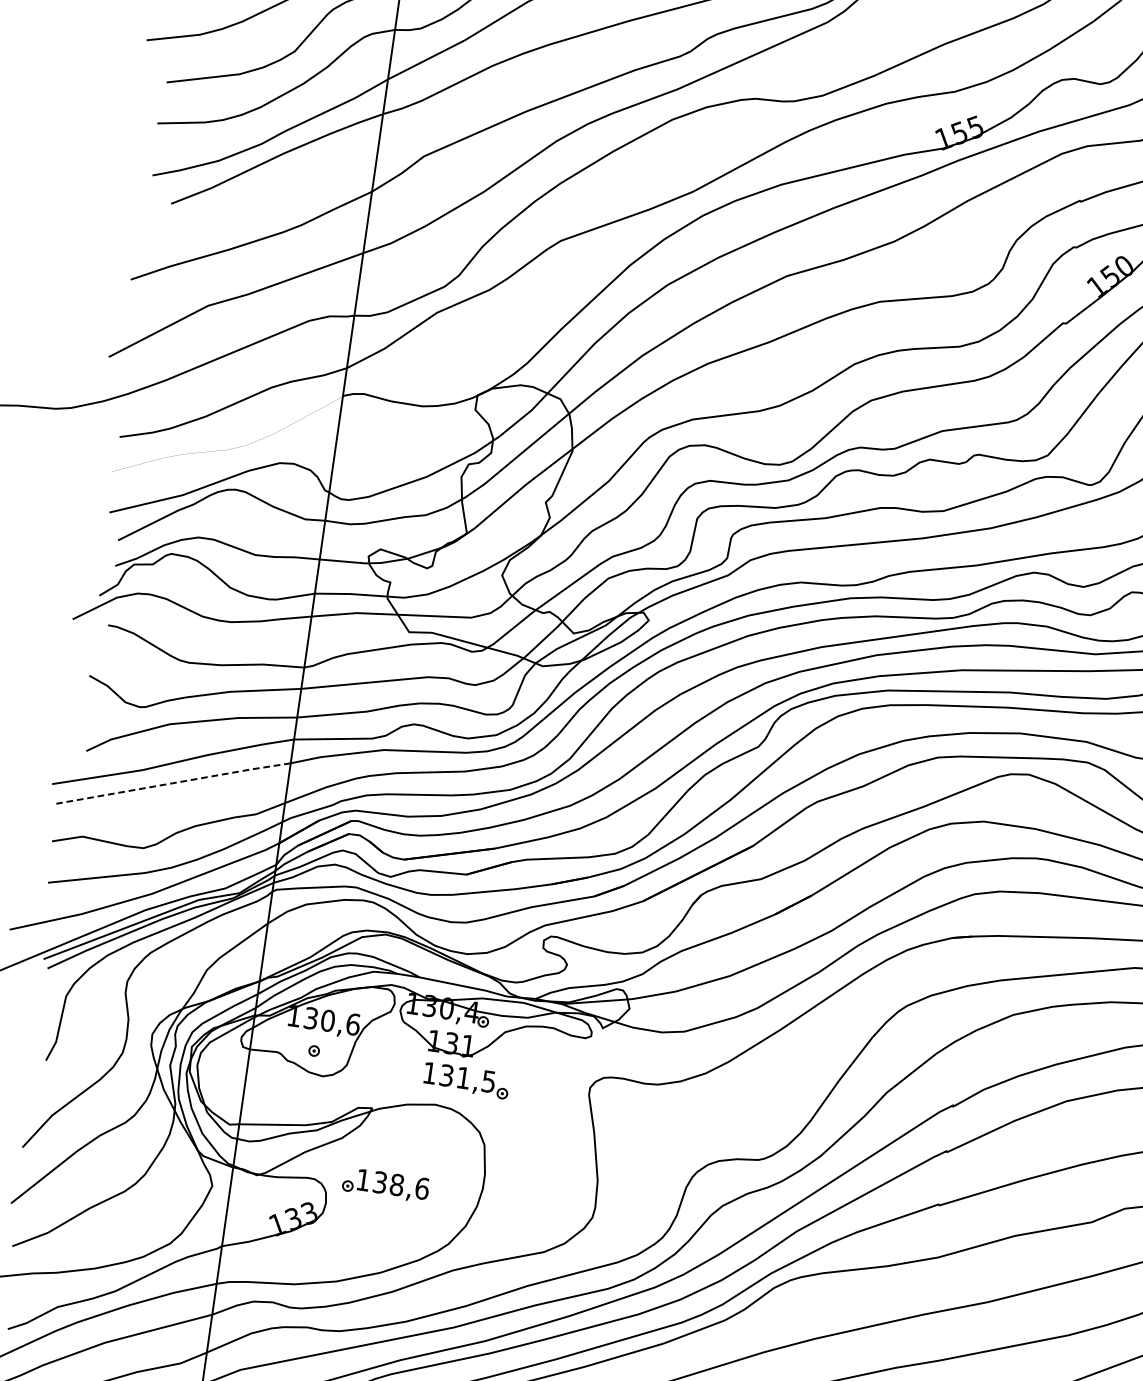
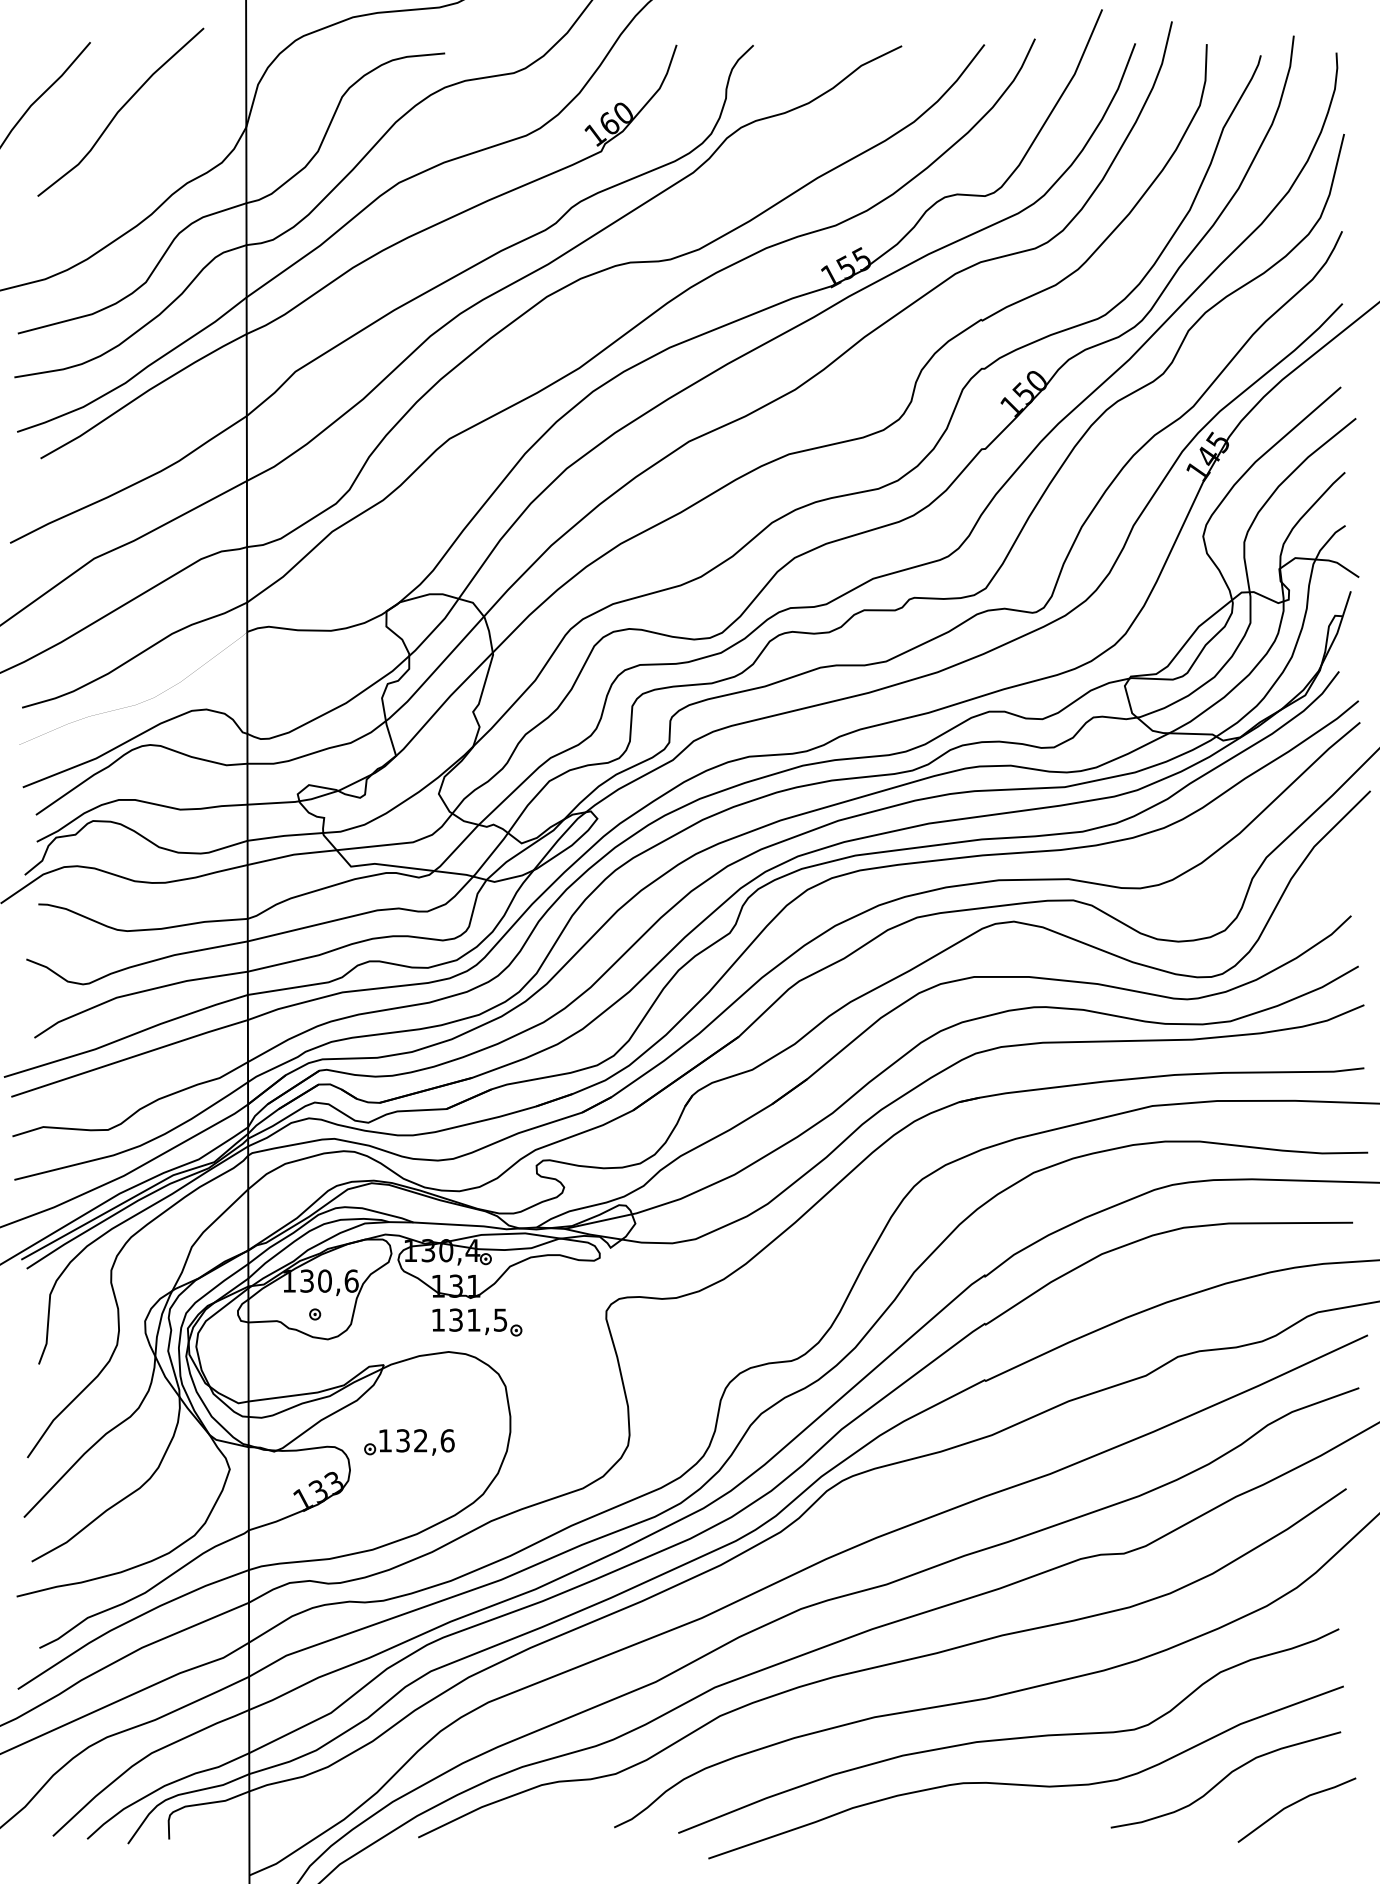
line: (173, 782) -> (129, 1057), dashed -> solid
text: (396, 1184) -> (420, 1440), 138,6 -> 132,6

